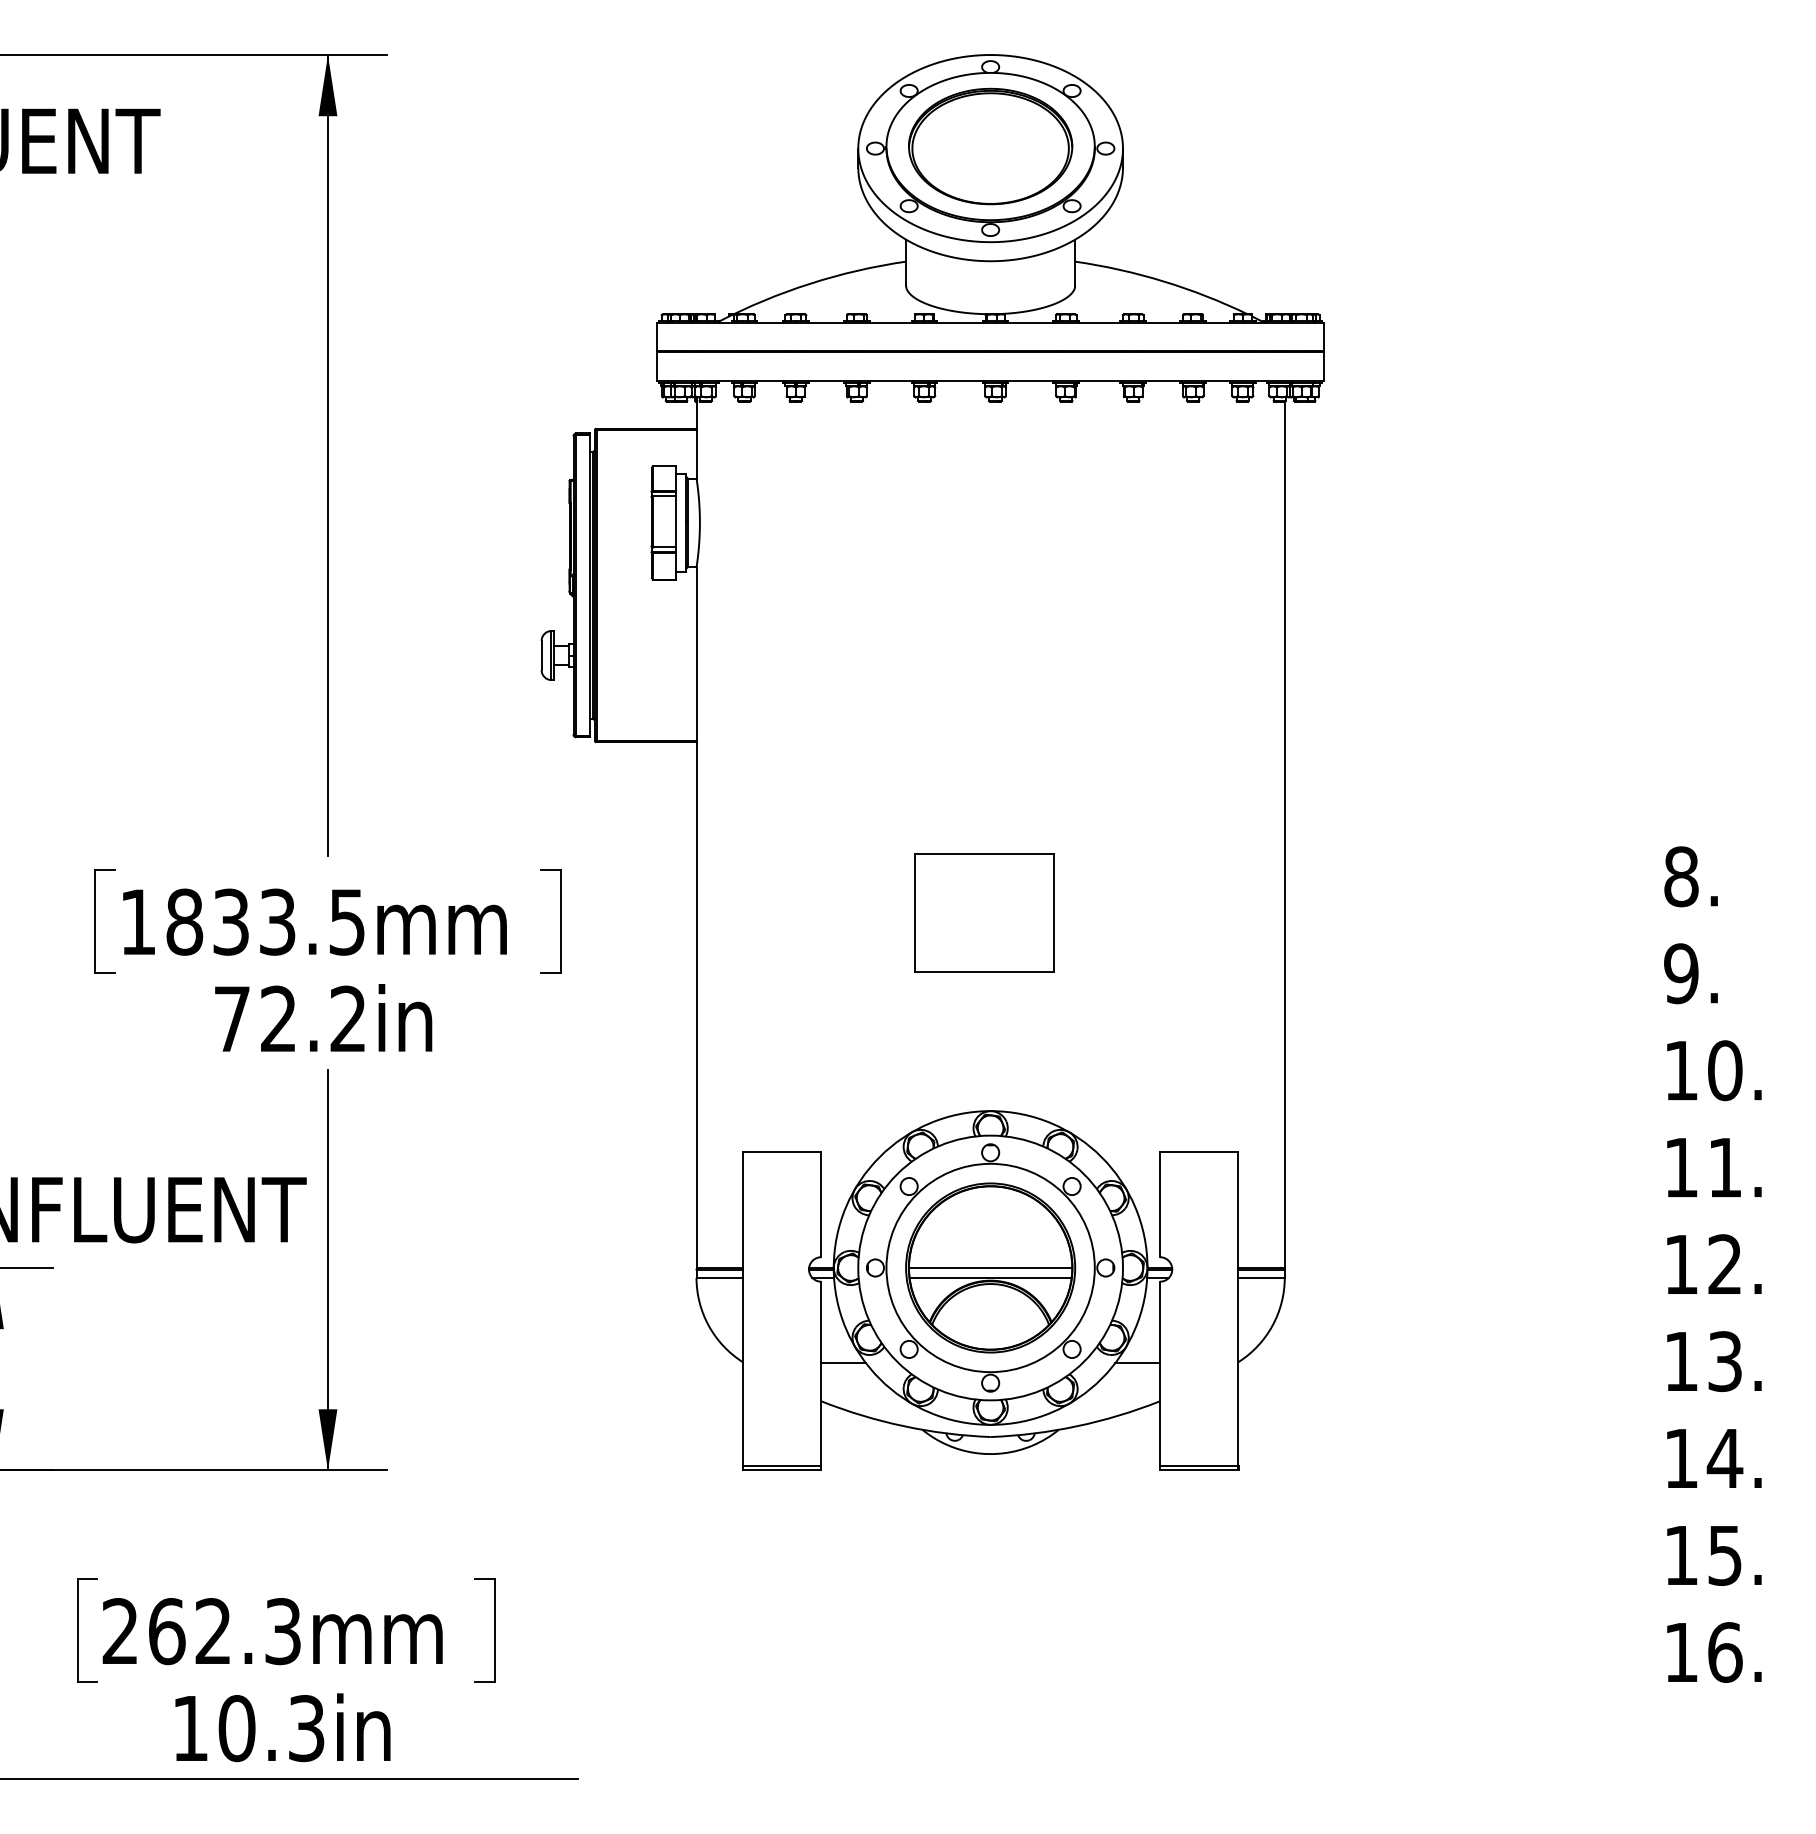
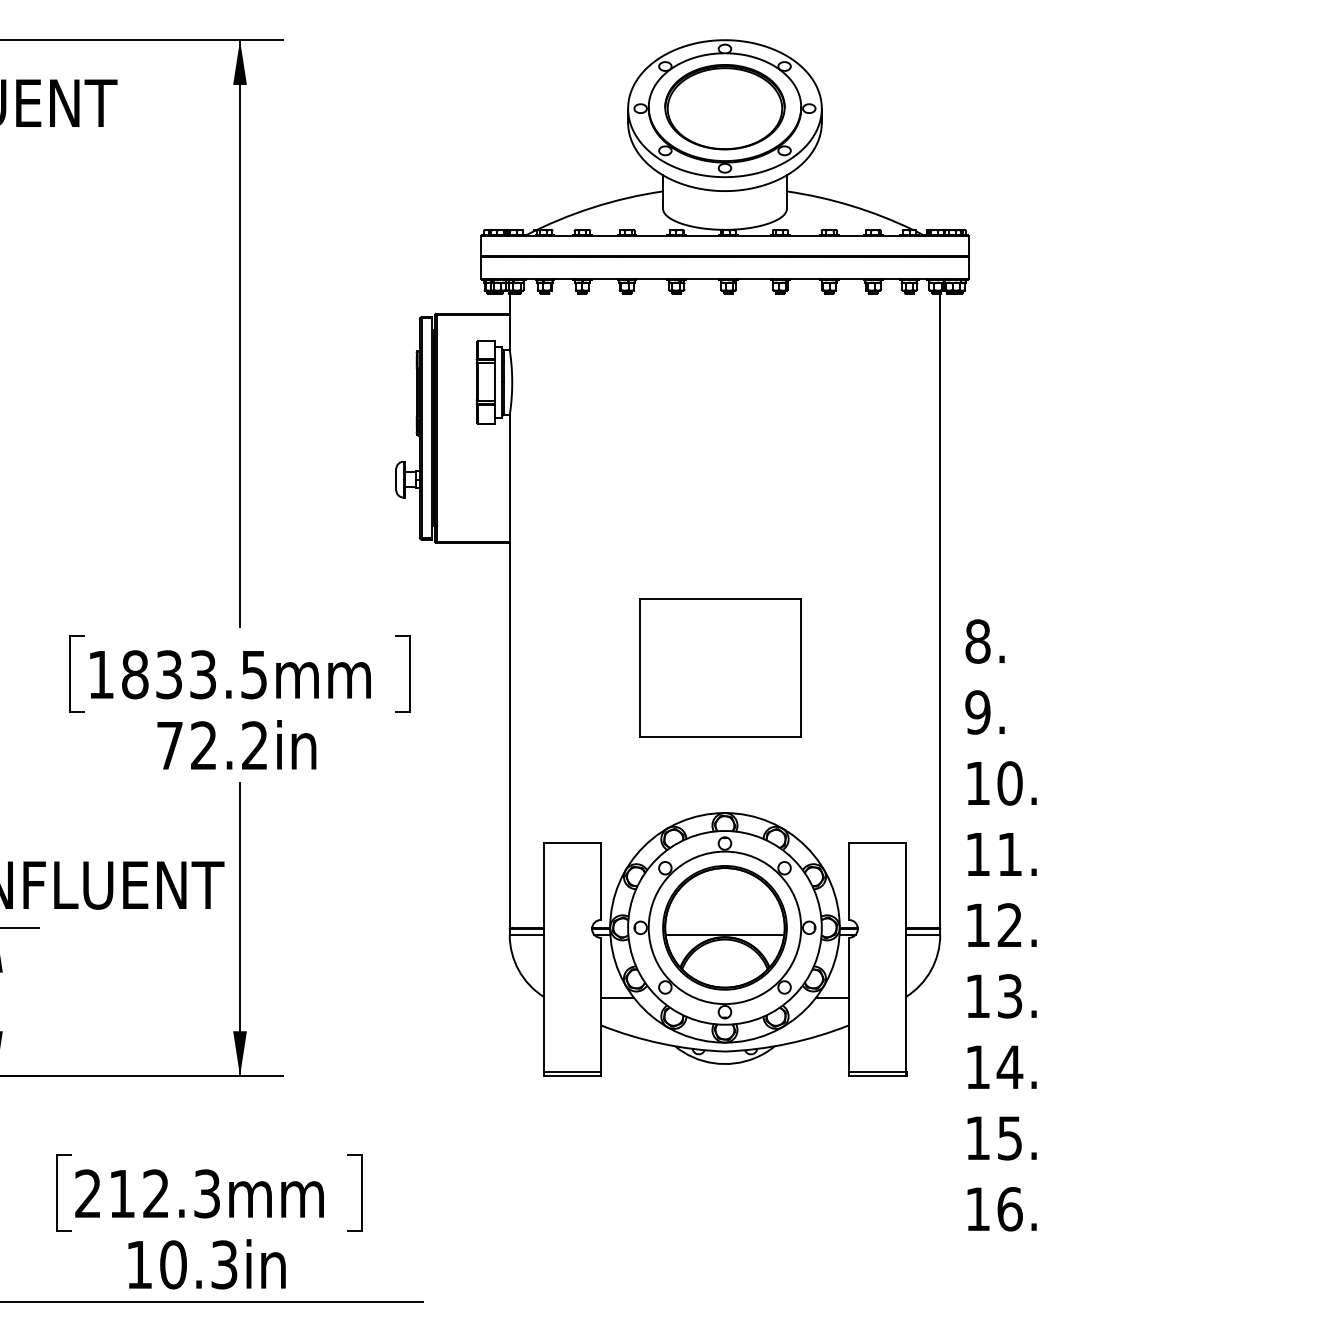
part: (984, 912) -> (720, 667), size x1.6
text: (1712, 1264) -> (1000, 925), moved
line: (990, 1268) -> (724, 928), removed
text: (167, 1631) -> (122, 1193), 262.3mm -> 212.3mm

